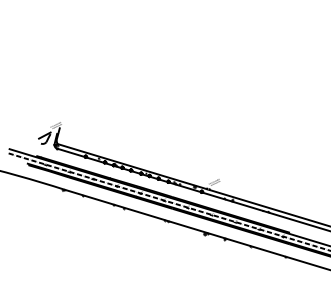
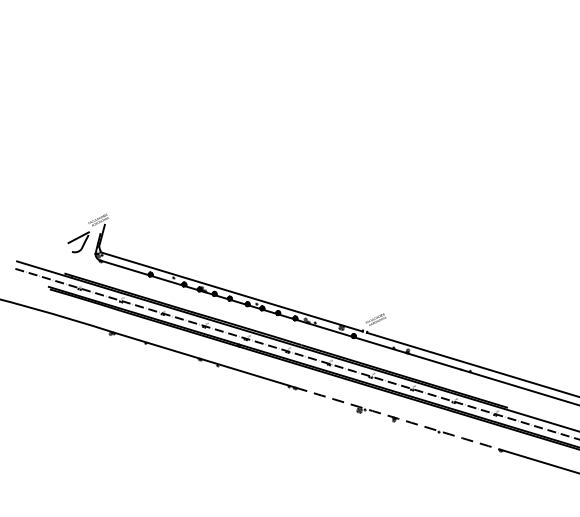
arc: (227, 239) -> (398, 419), solid -> dashed

